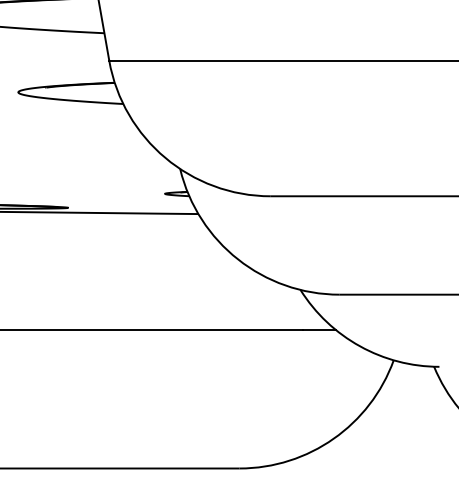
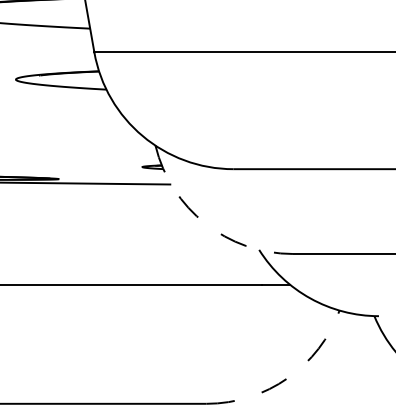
arc: (238, 259) -> (205, 223), solid -> dashed
arc: (333, 439) -> (287, 378), solid -> dashed

